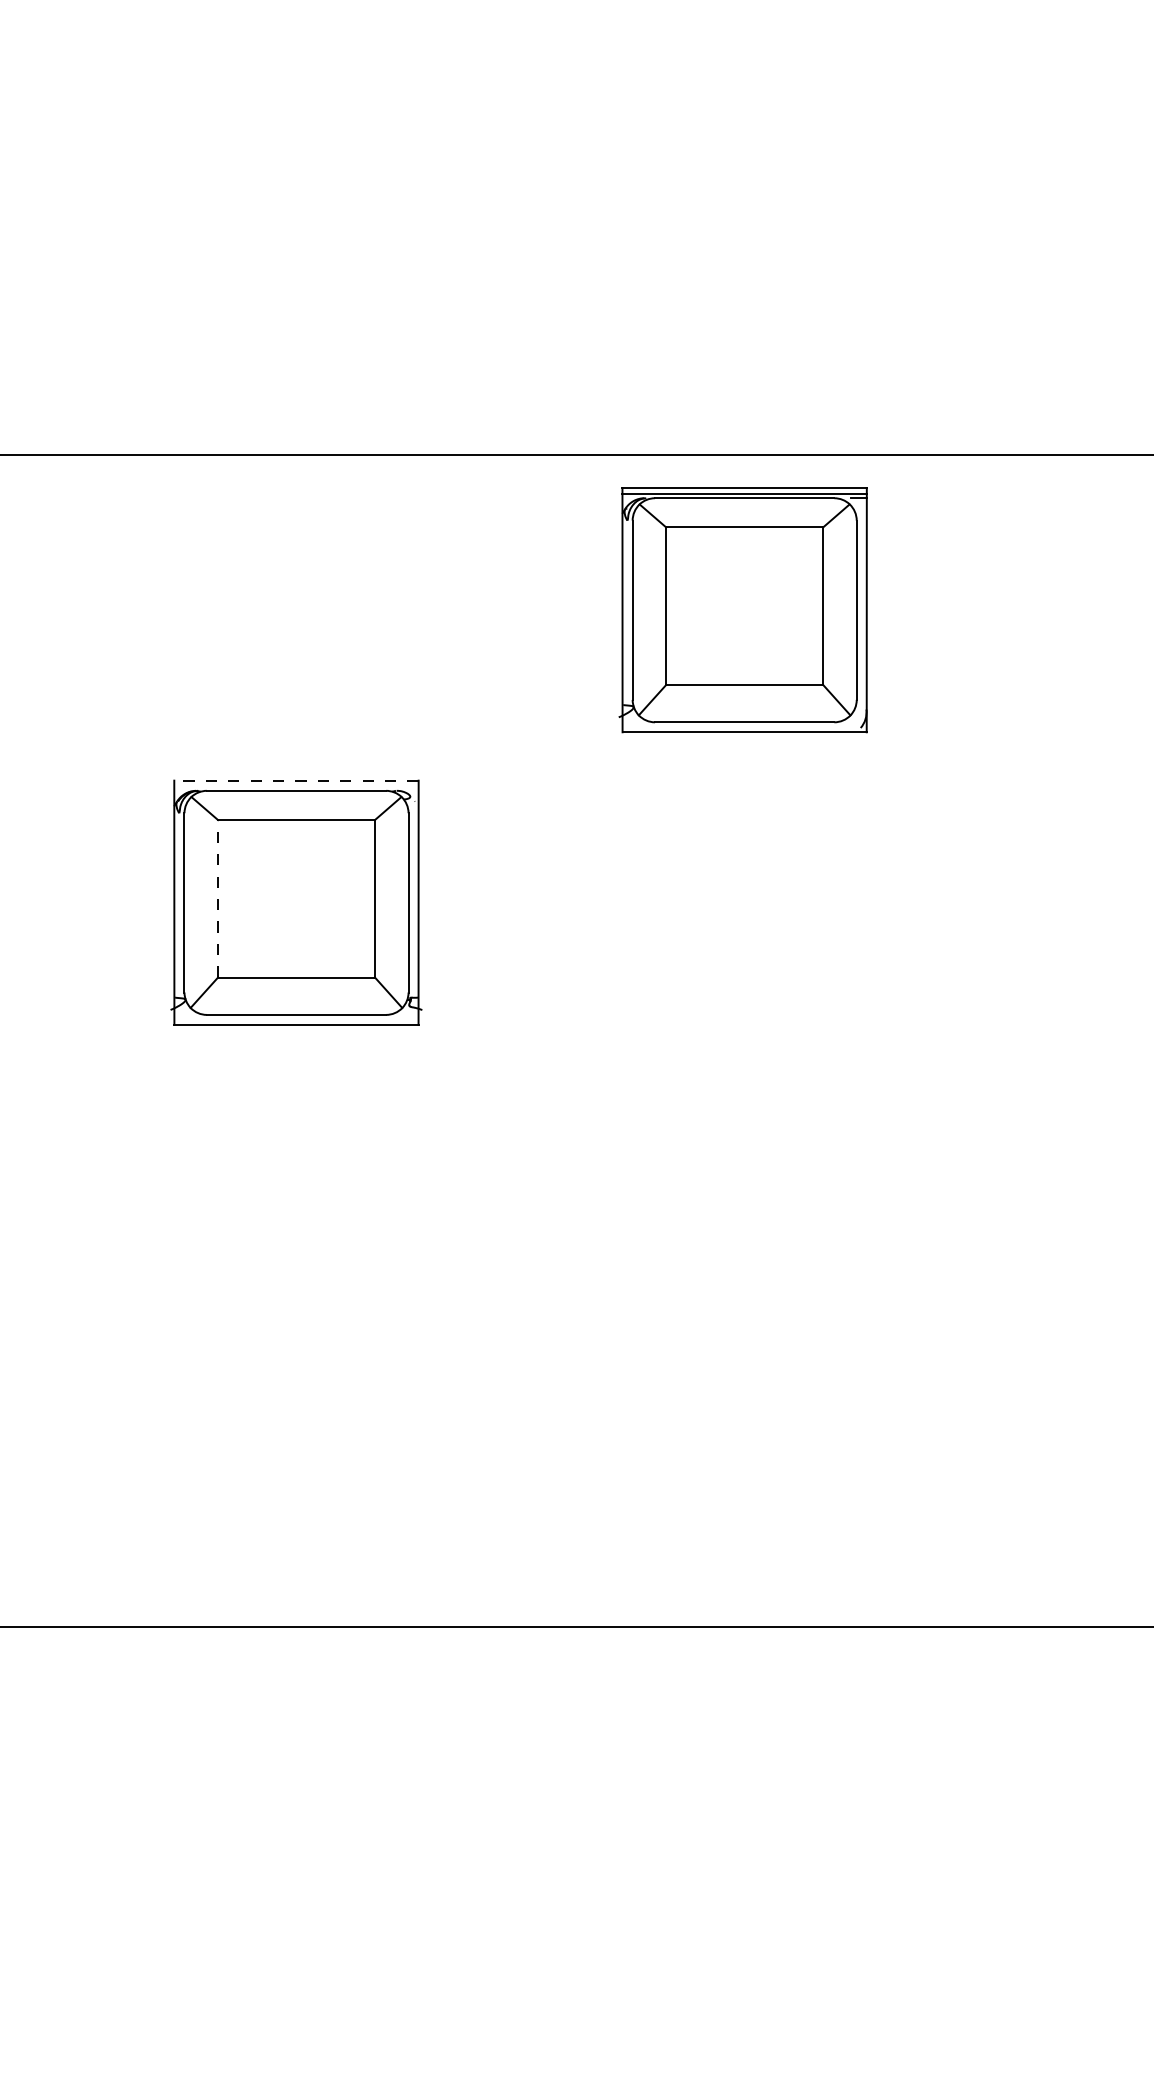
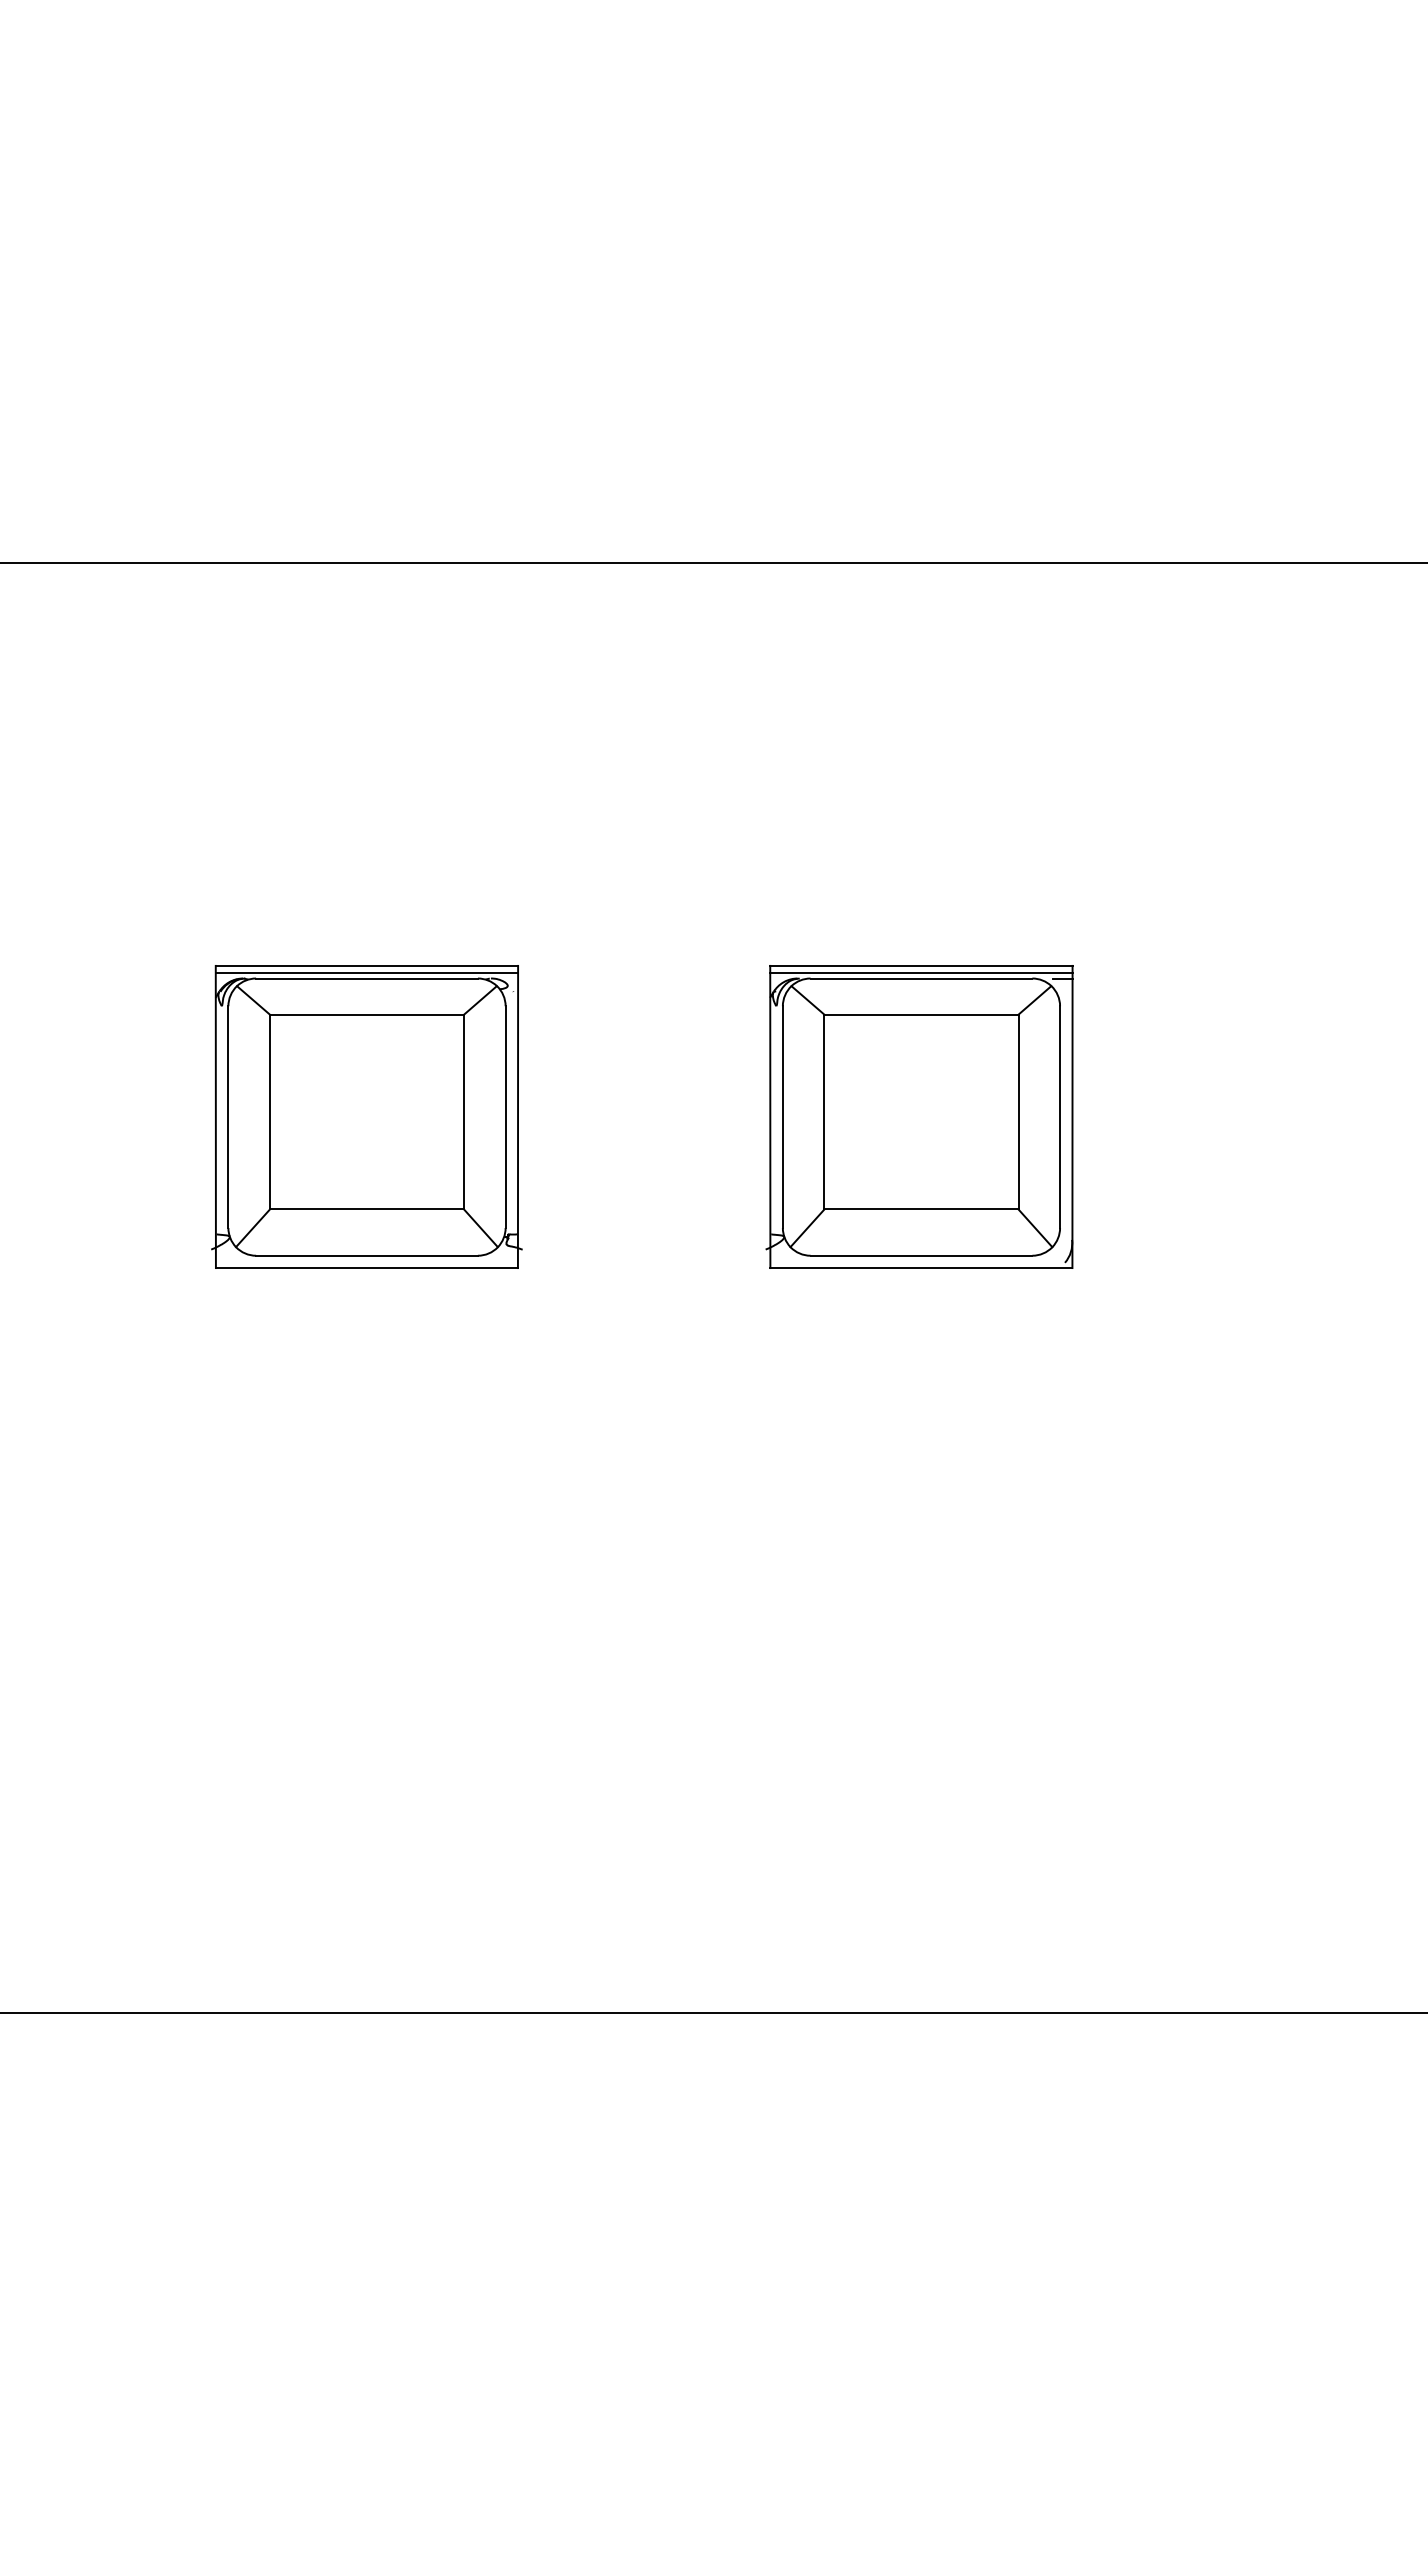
part: (743, 609) -> (919, 1116), moved
line: (296, 780) -> (366, 965), dashed -> solid
line: (296, 786) -> (366, 973), added
line: (217, 898) -> (269, 1111), dashed -> solid

